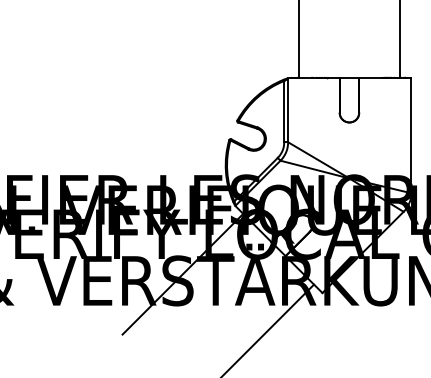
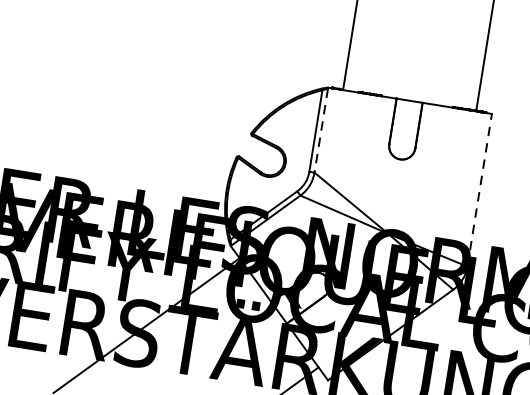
line: (288, 110) -> (321, 130), solid -> dashed
line: (411, 135) -> (479, 189), solid -> dashed

